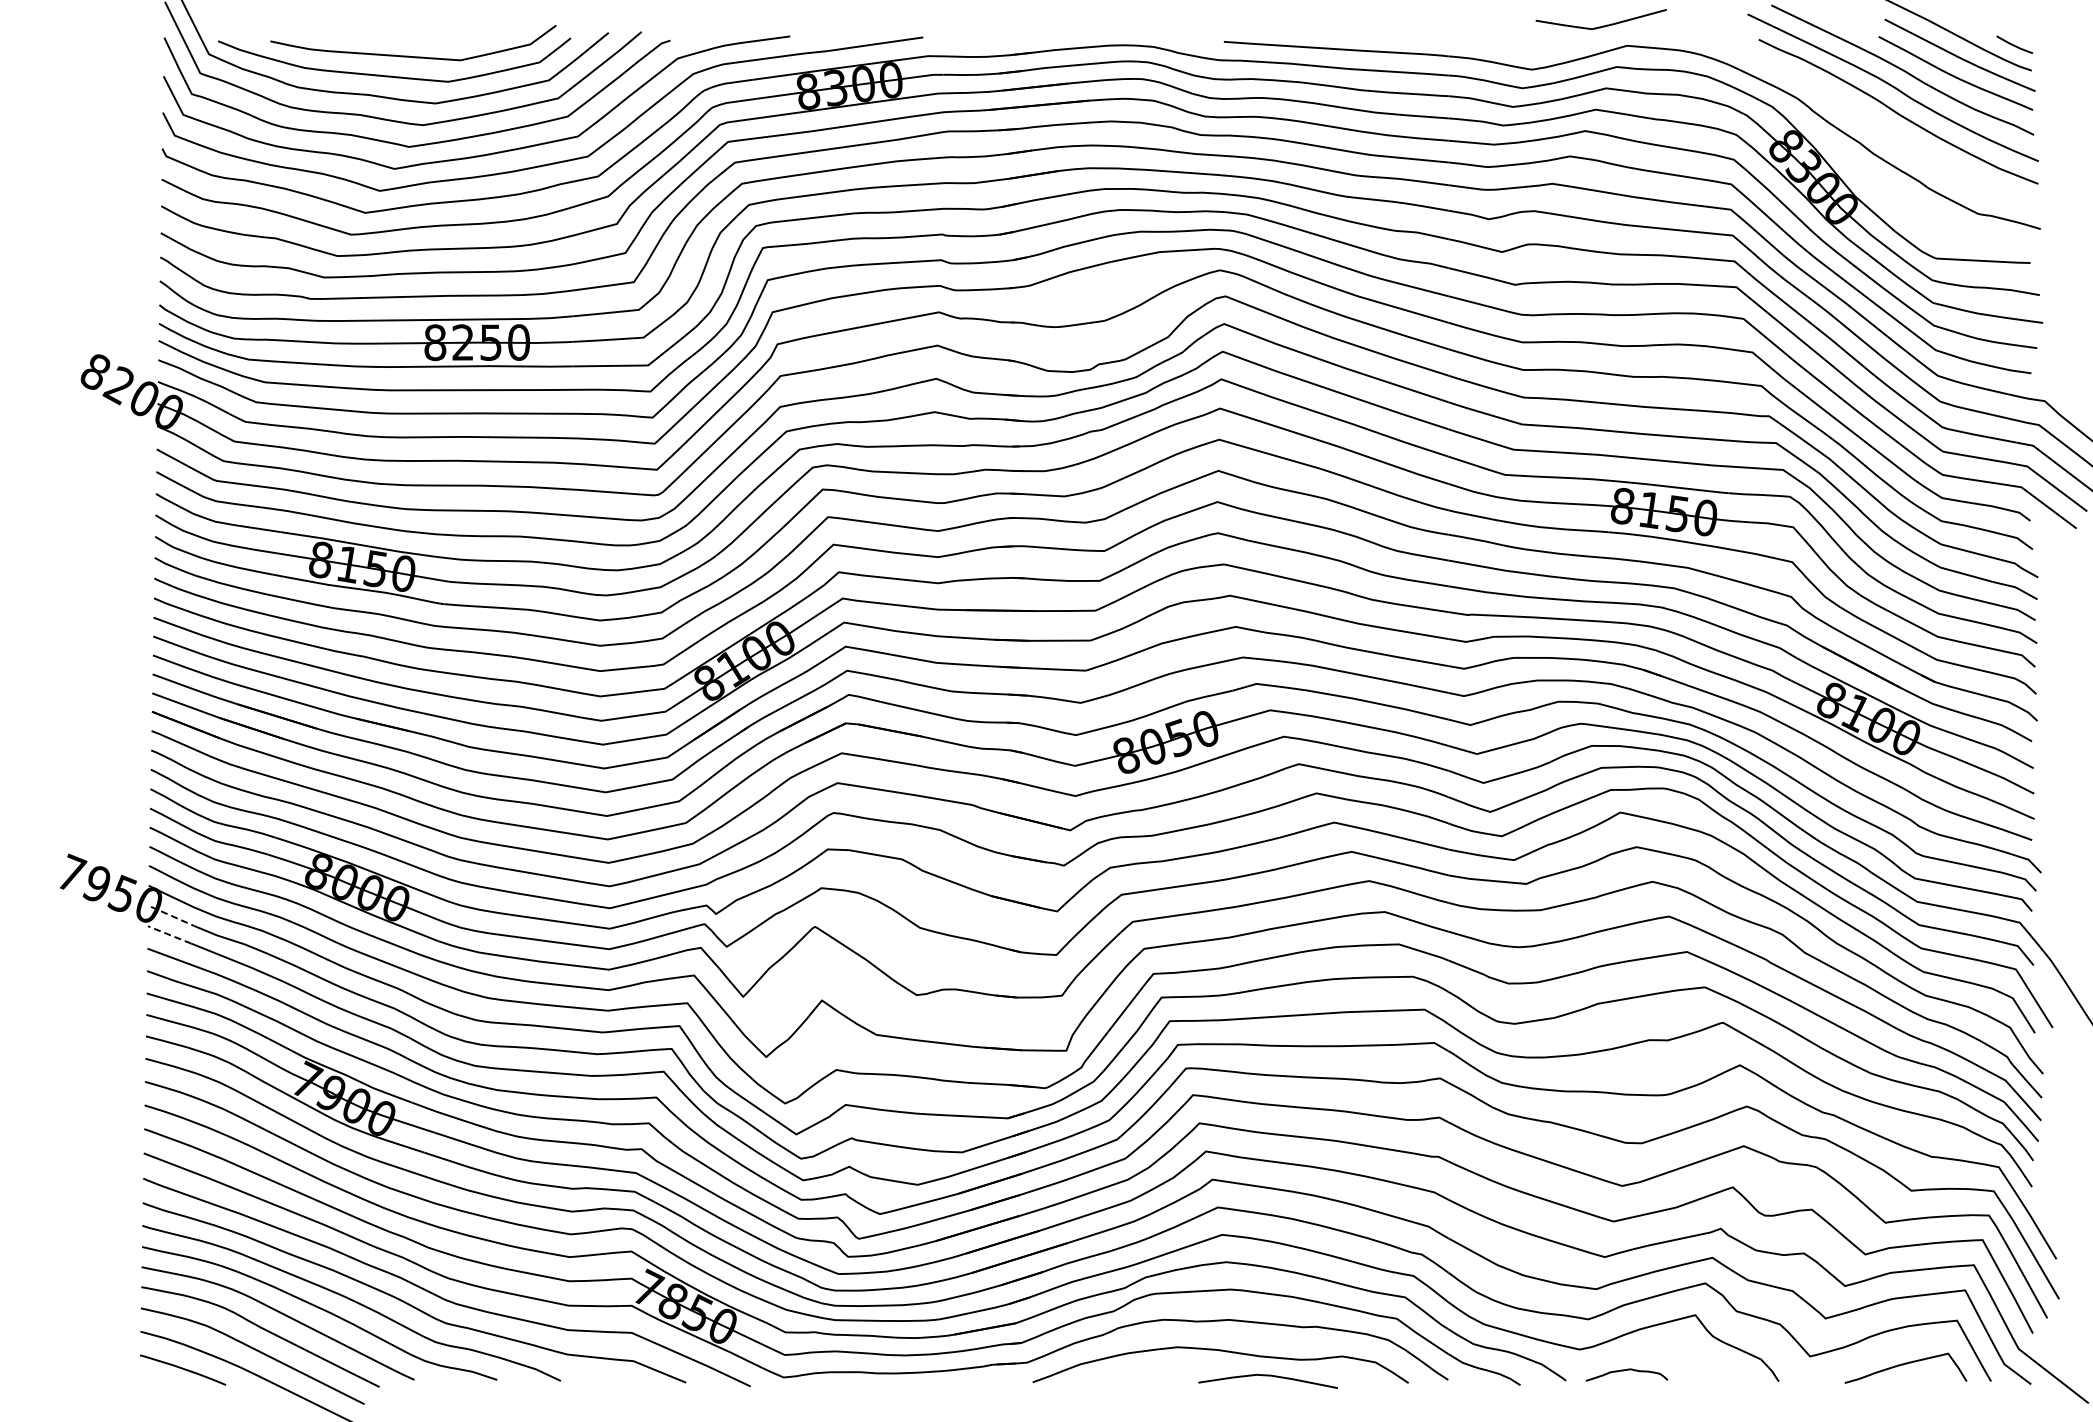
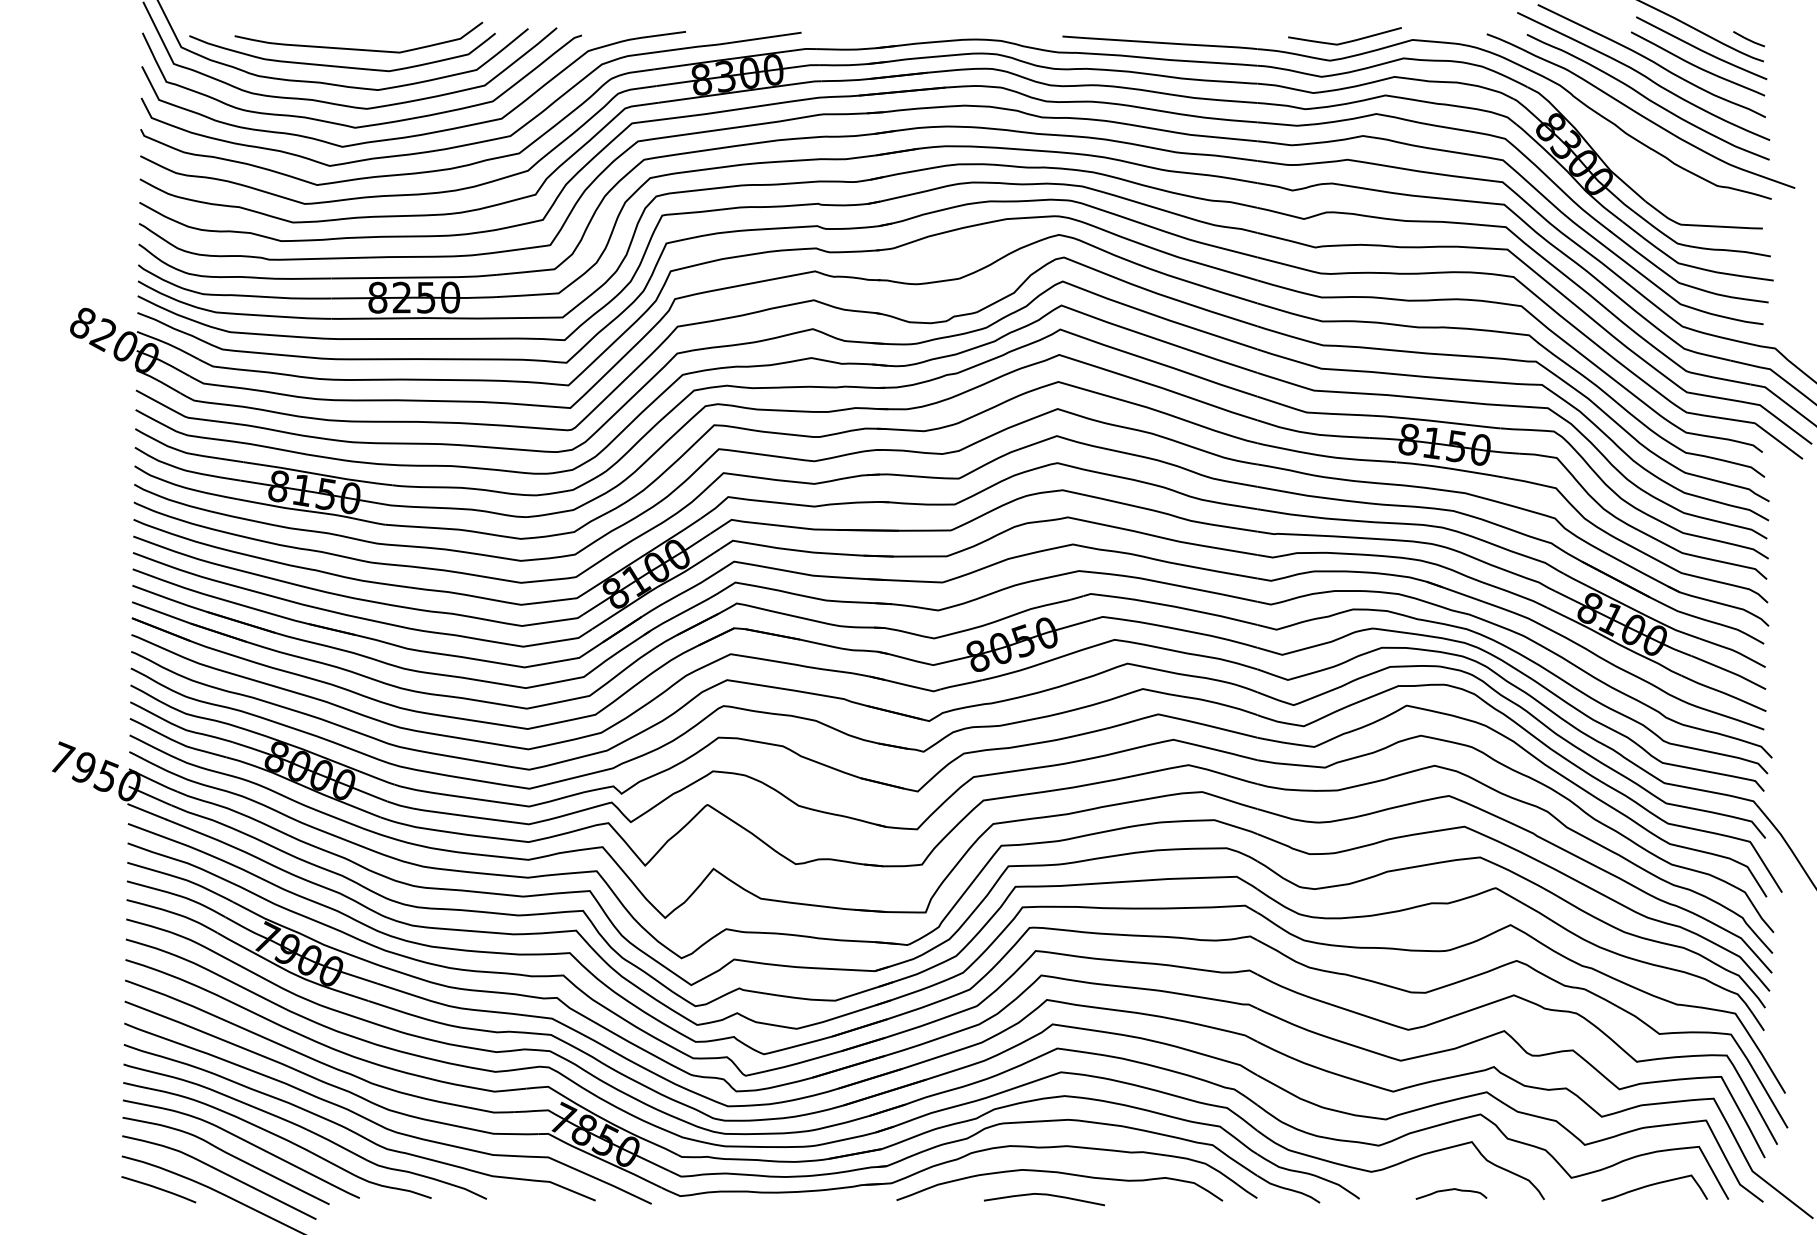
curve: (1602, 25) -> (1346, 41), moved
curve: (1887, 129) -> (1638, 112), added
line: (173, 916) -> (150, 795), dashed -> solid
line: (169, 934) -> (147, 811), dashed -> solid
curve: (1624, 1371) -> (1449, 1190), moved
curve: (1267, 1376) -> (1043, 1195), moved

